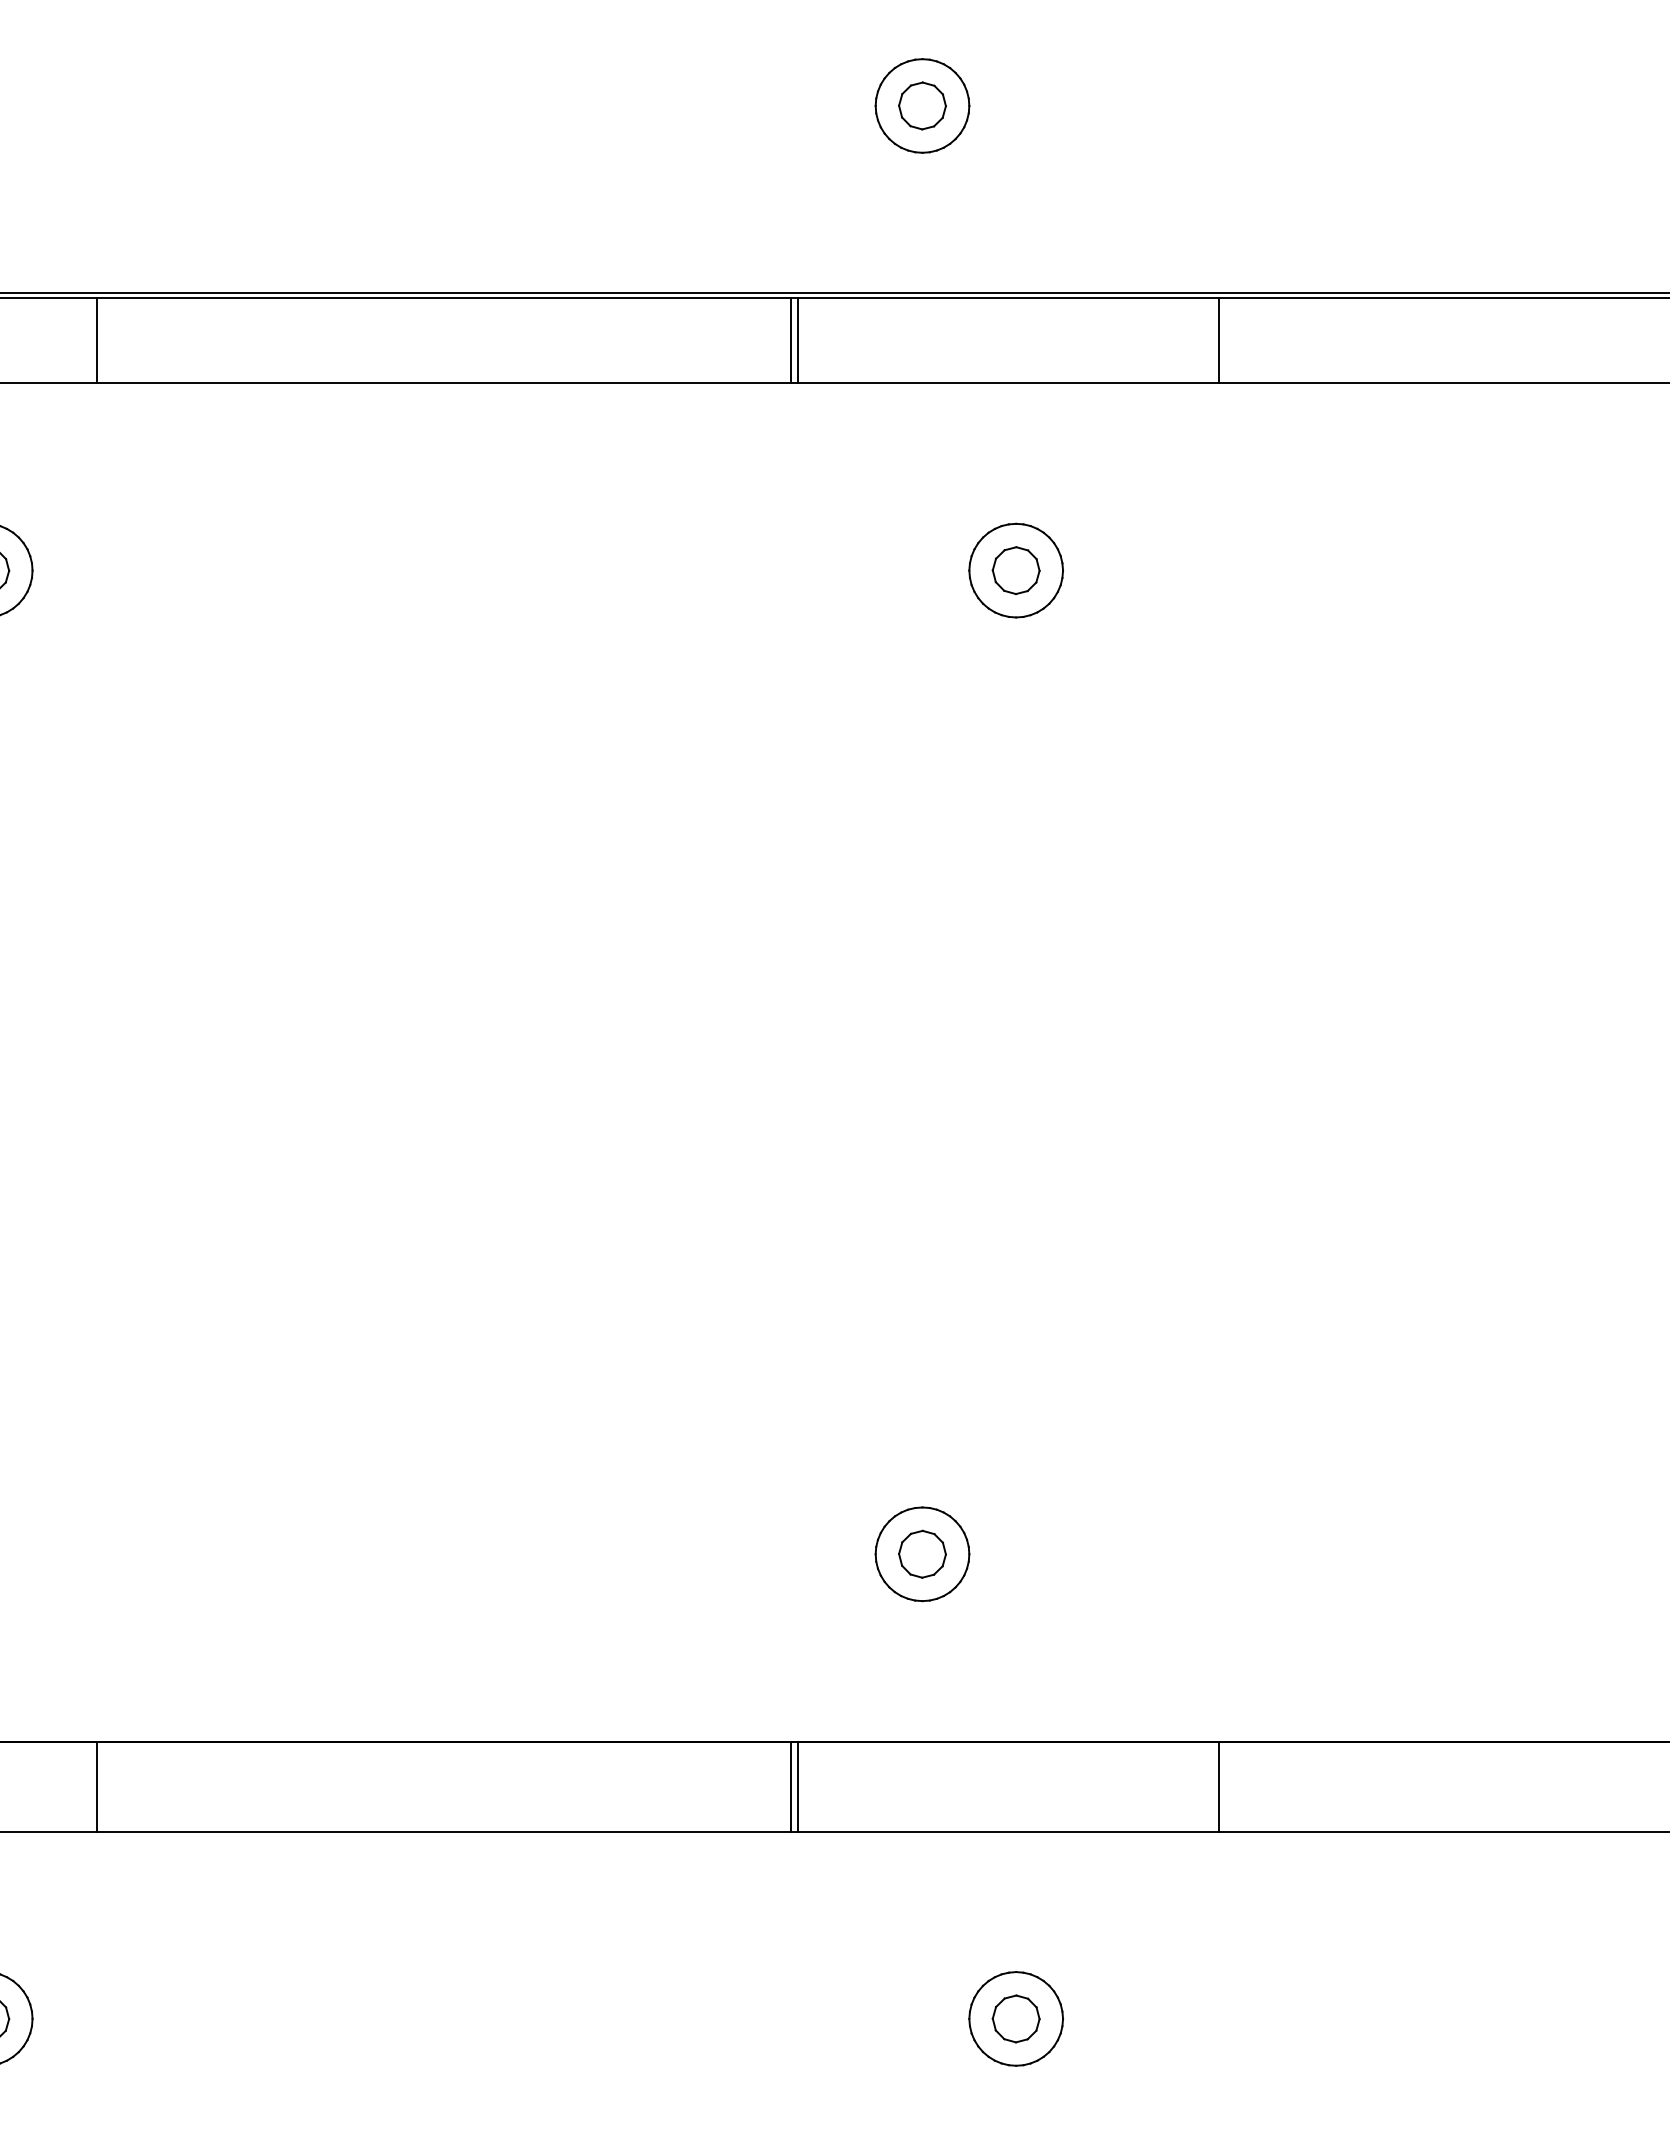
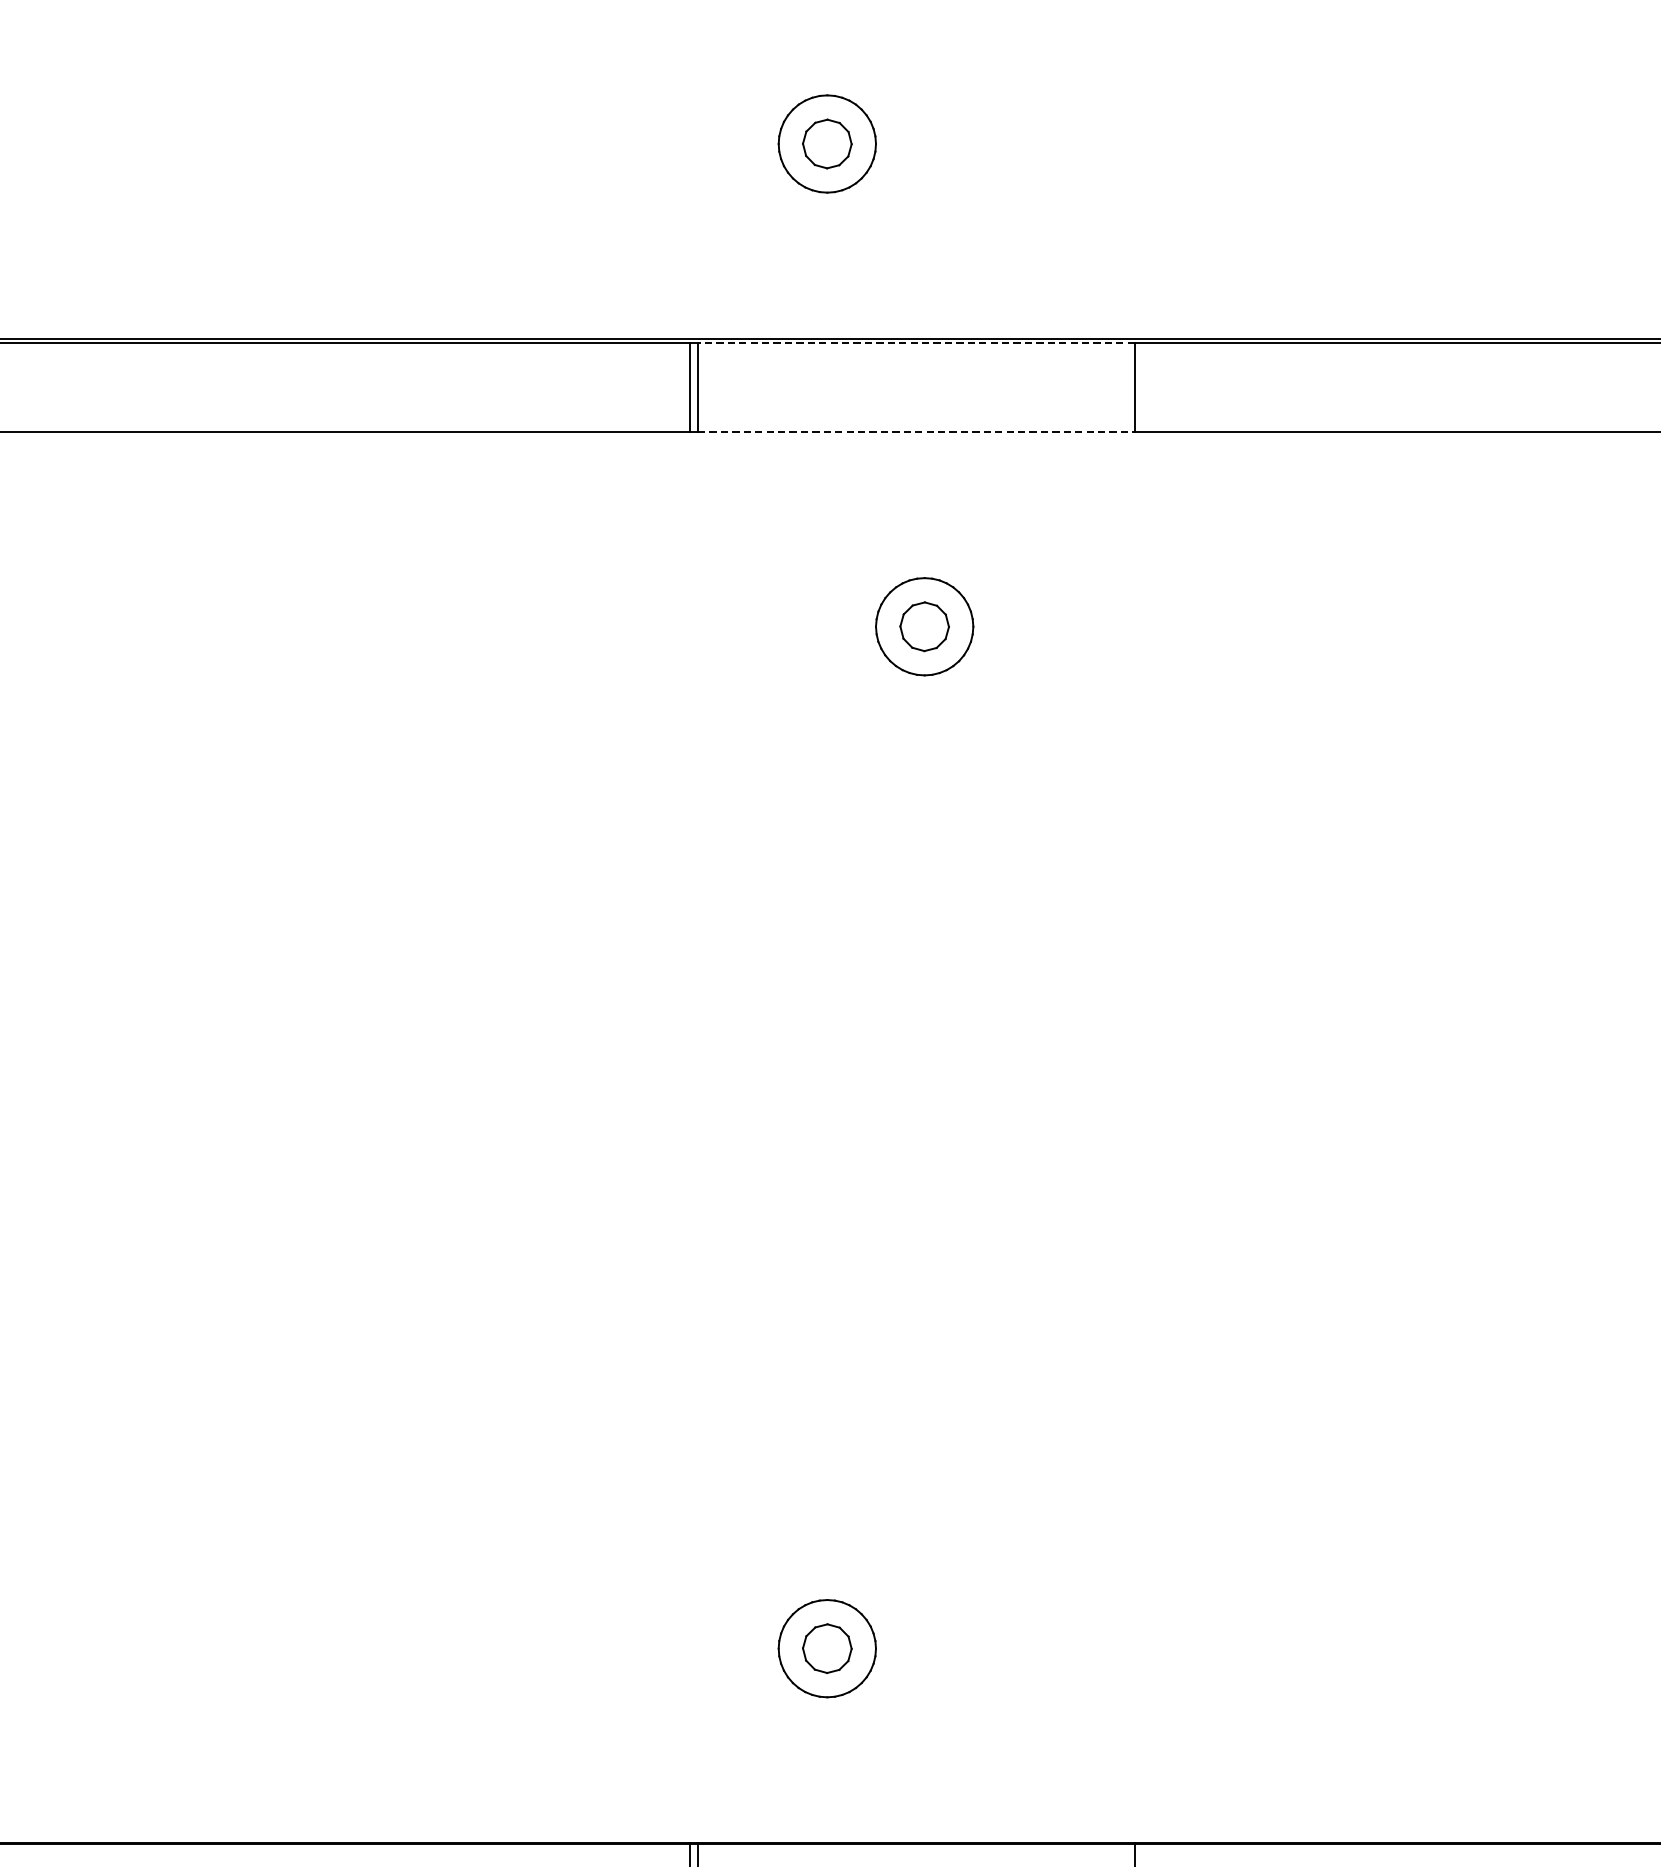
line: (1007, 297) -> (915, 342), solid -> dashed
line: (1008, 383) -> (916, 432), solid -> dashed

